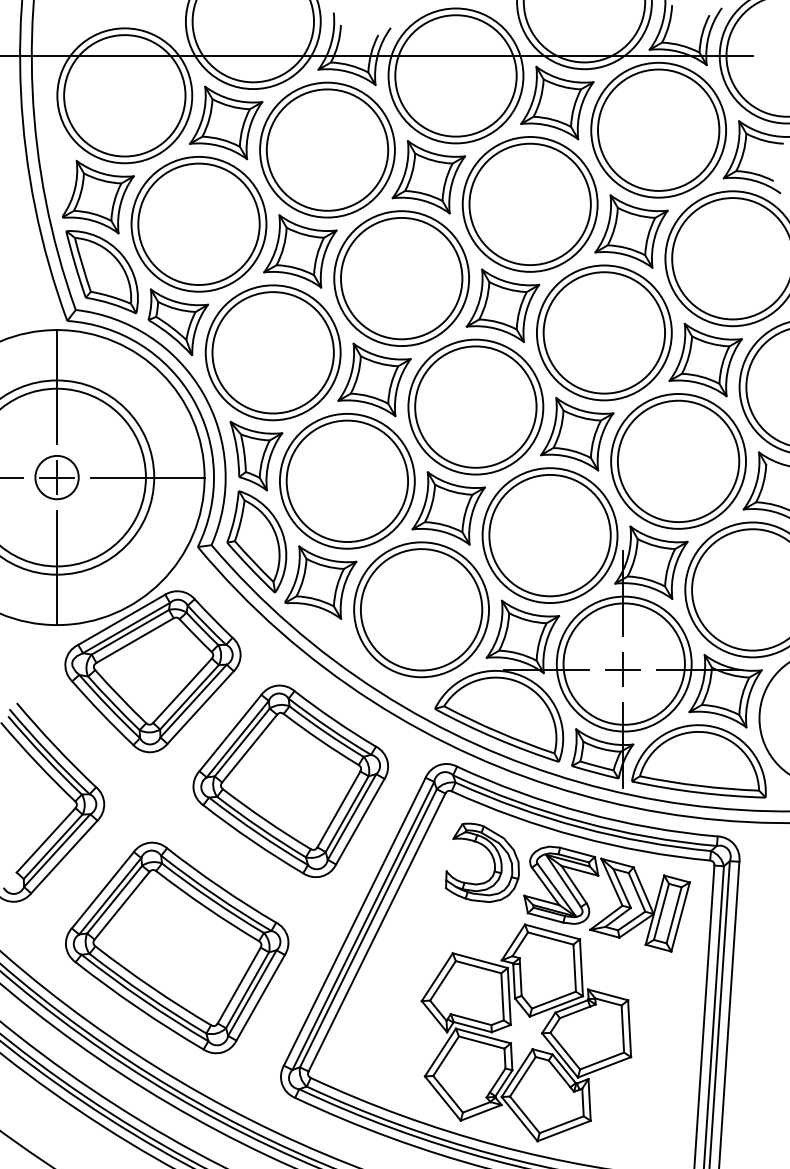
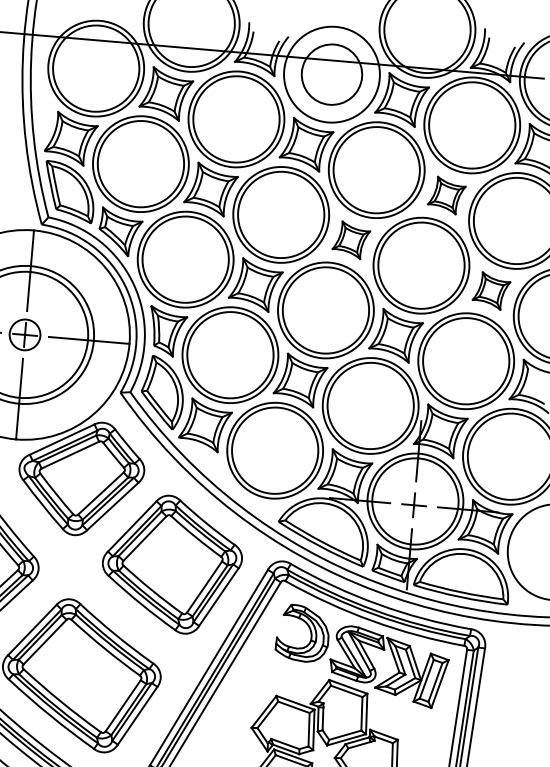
circle: (455, 75) -> (331, 74), size x0.7
part: (631, 231) -> (446, 195), size x0.7
part: (502, 305) -> (350, 240), size x0.7
part: (705, 359) -> (491, 290), size x0.7

